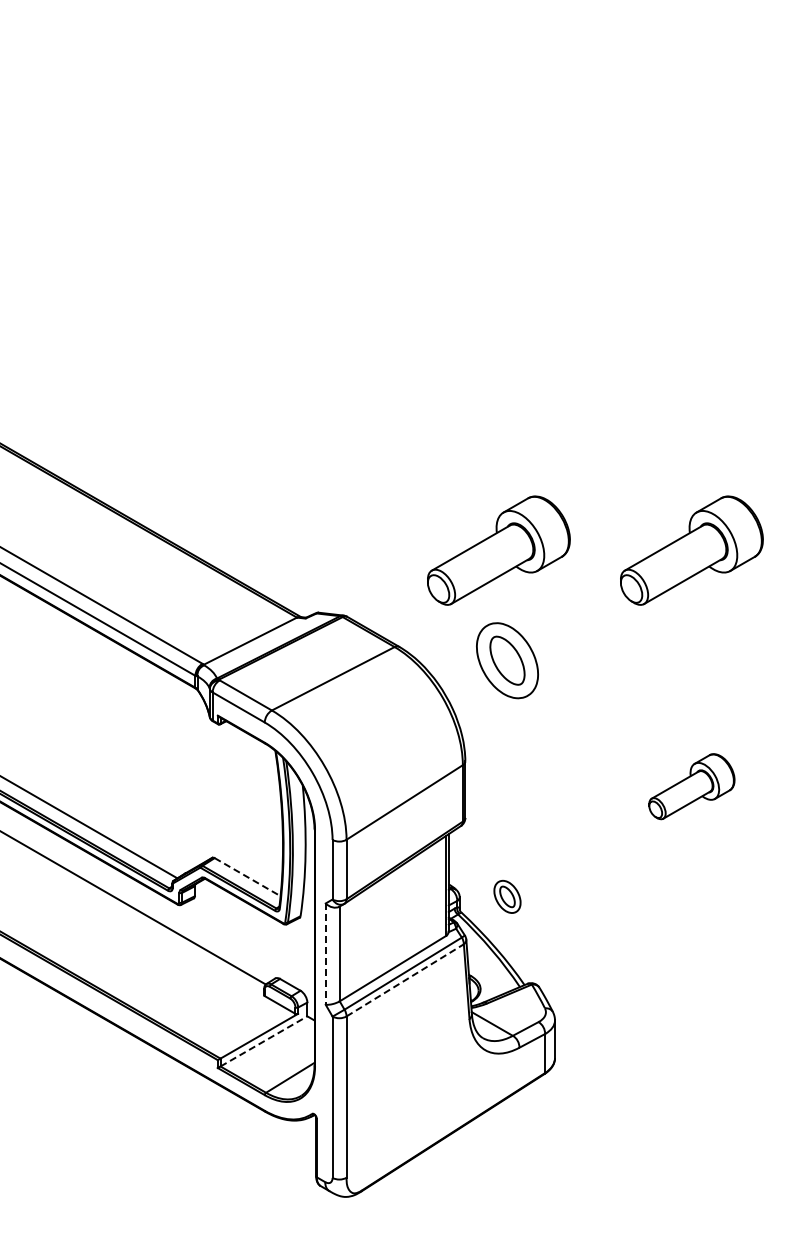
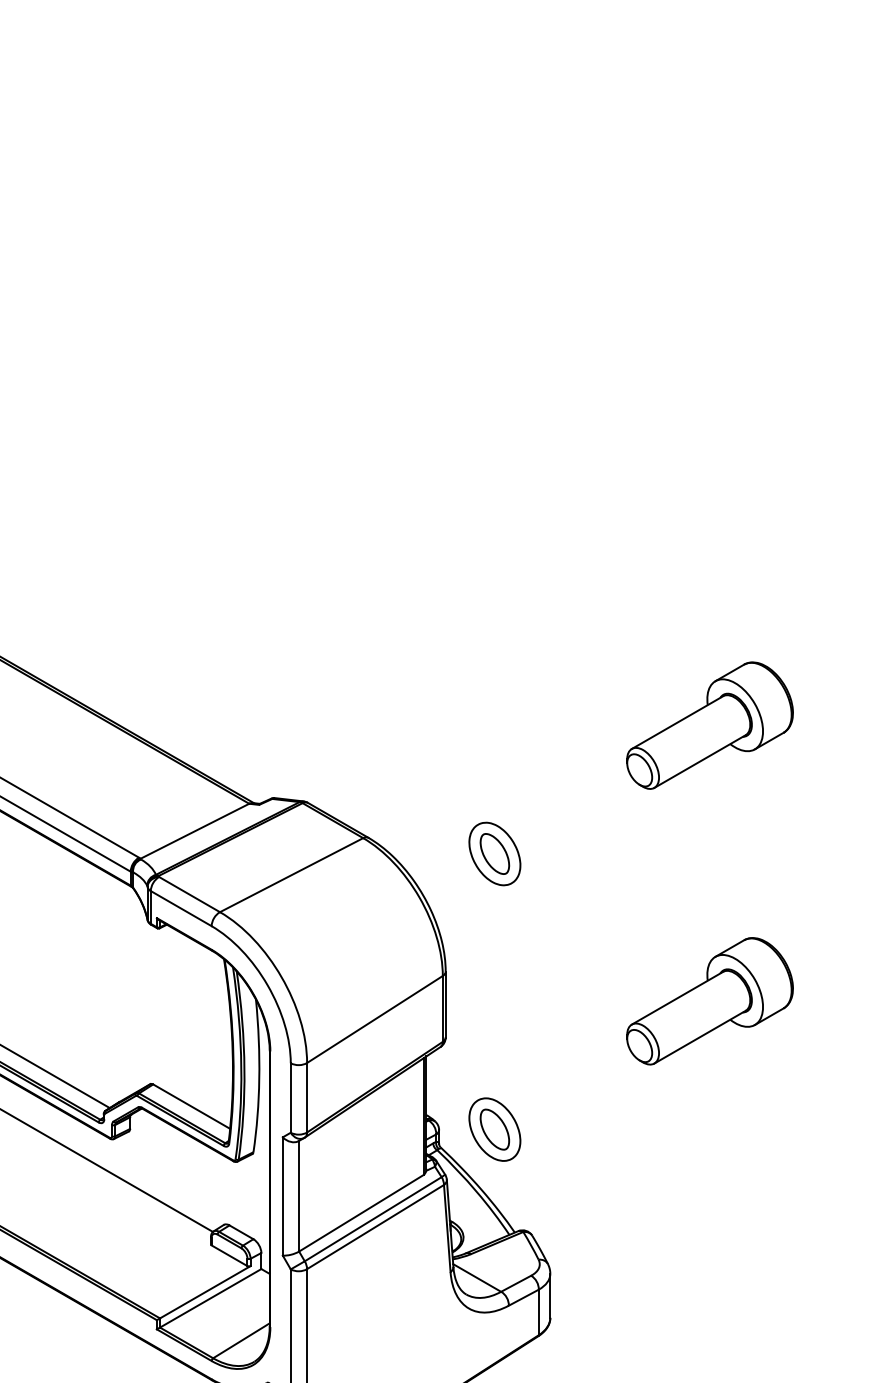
part: (498, 550) -> (484, 725), removed
part: (507, 660) -> (494, 853), size x0.71
part: (691, 786) -> (709, 1000), size x1.67
line: (248, 877) -> (192, 1107), dashed -> solid
part: (507, 896) -> (494, 1129), size x1.67
line: (325, 954) -> (282, 1196), dashed -> solid
line: (405, 980) -> (375, 1227), dashed -> solid
line: (264, 1041) -> (211, 1298), dashed -> solid

